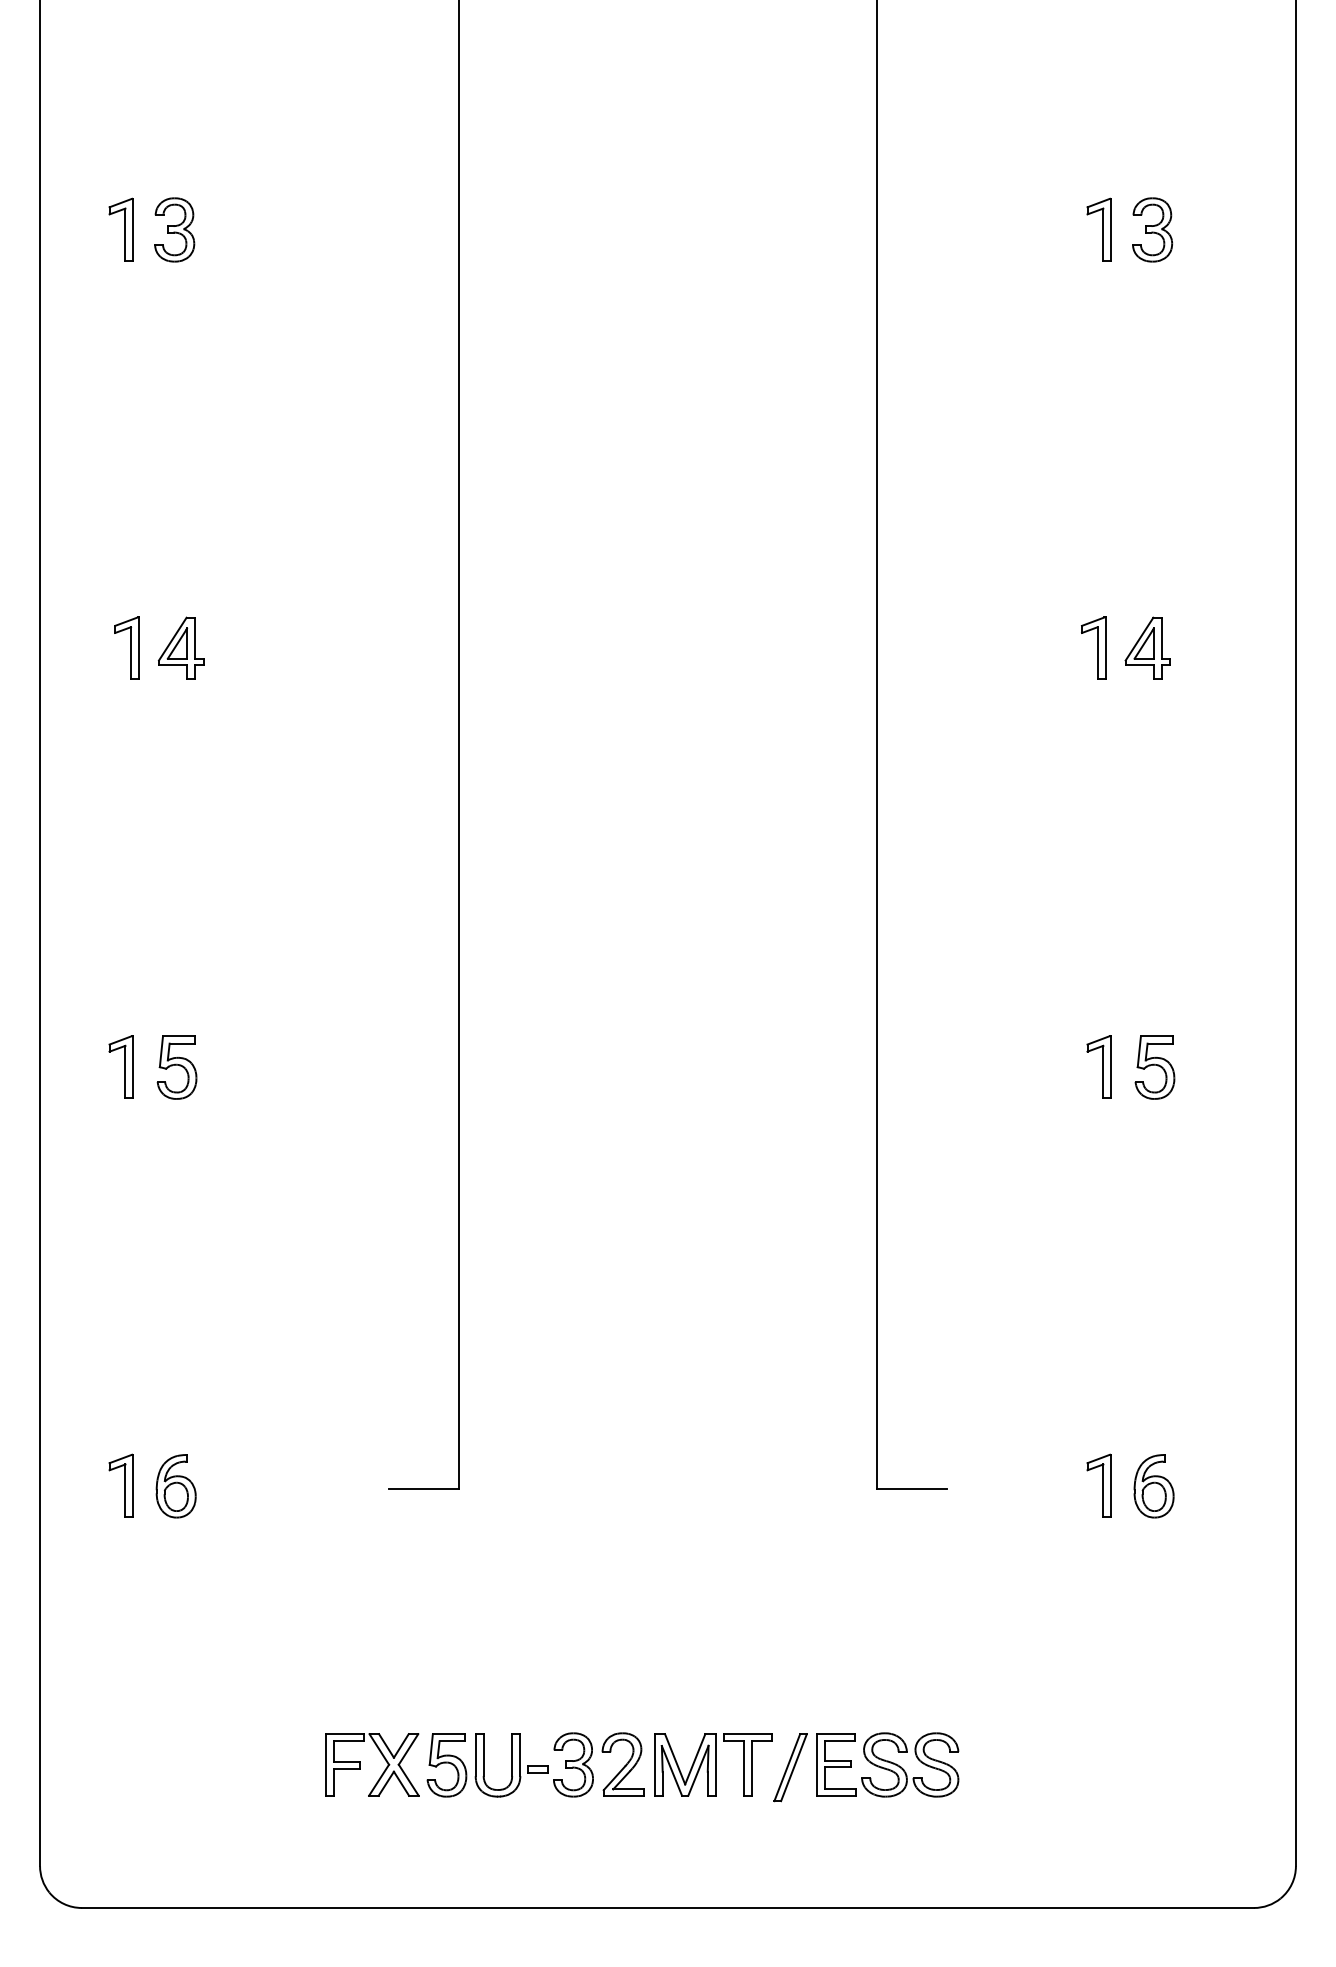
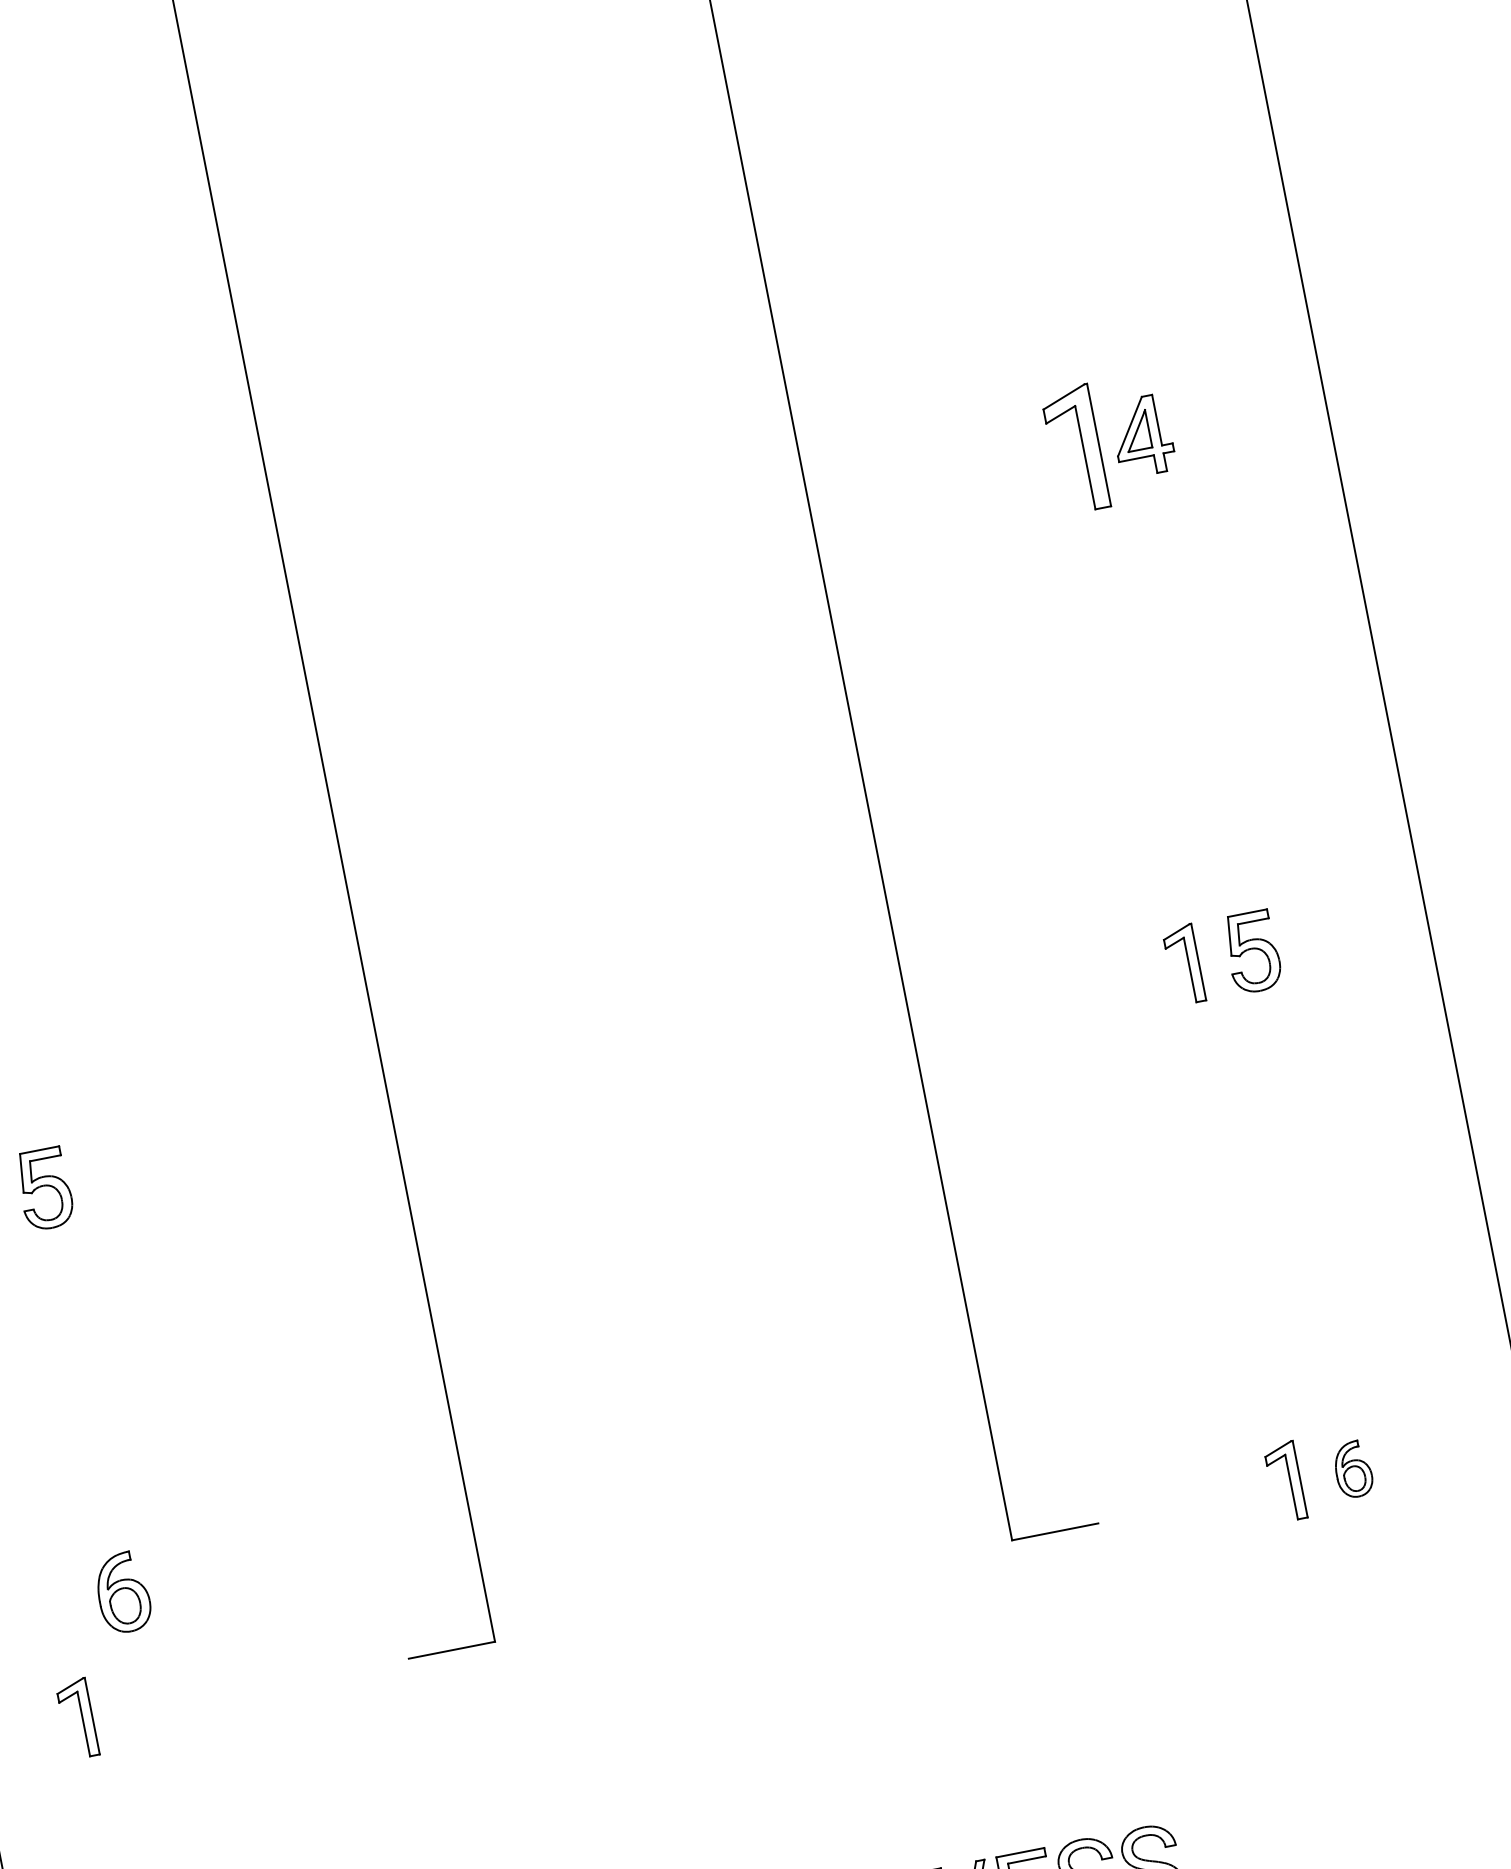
part: (1093, 647) -> (1075, 448), size x1.6
part: (175, 1486) -> (122, 1593), moved
part: (1153, 1486) -> (1352, 1469), size x0.7

